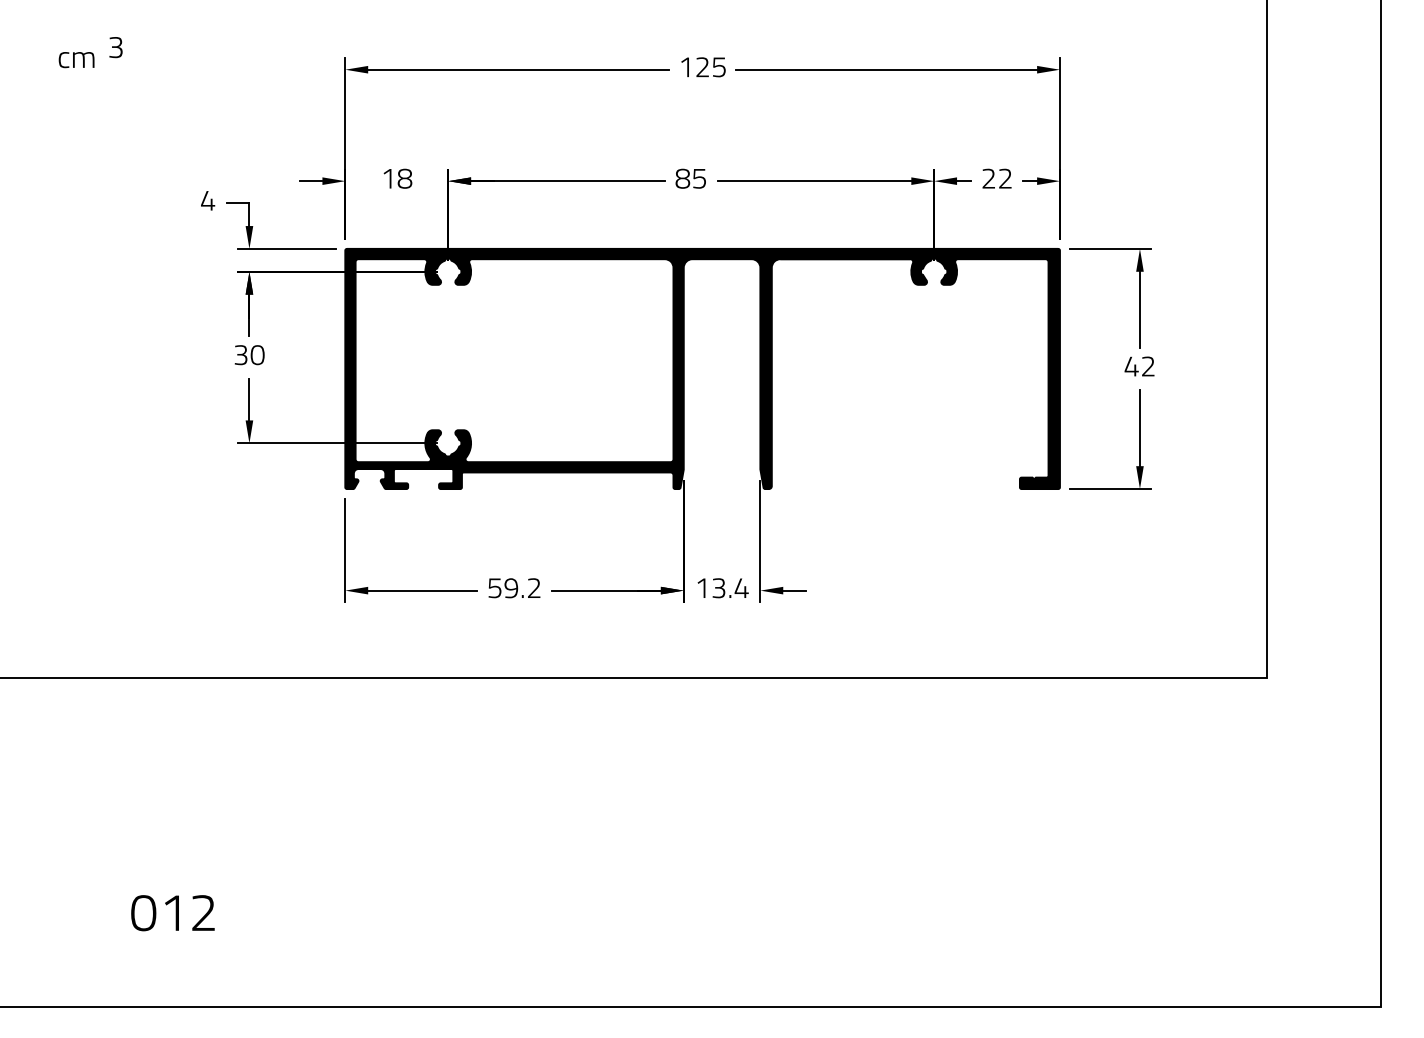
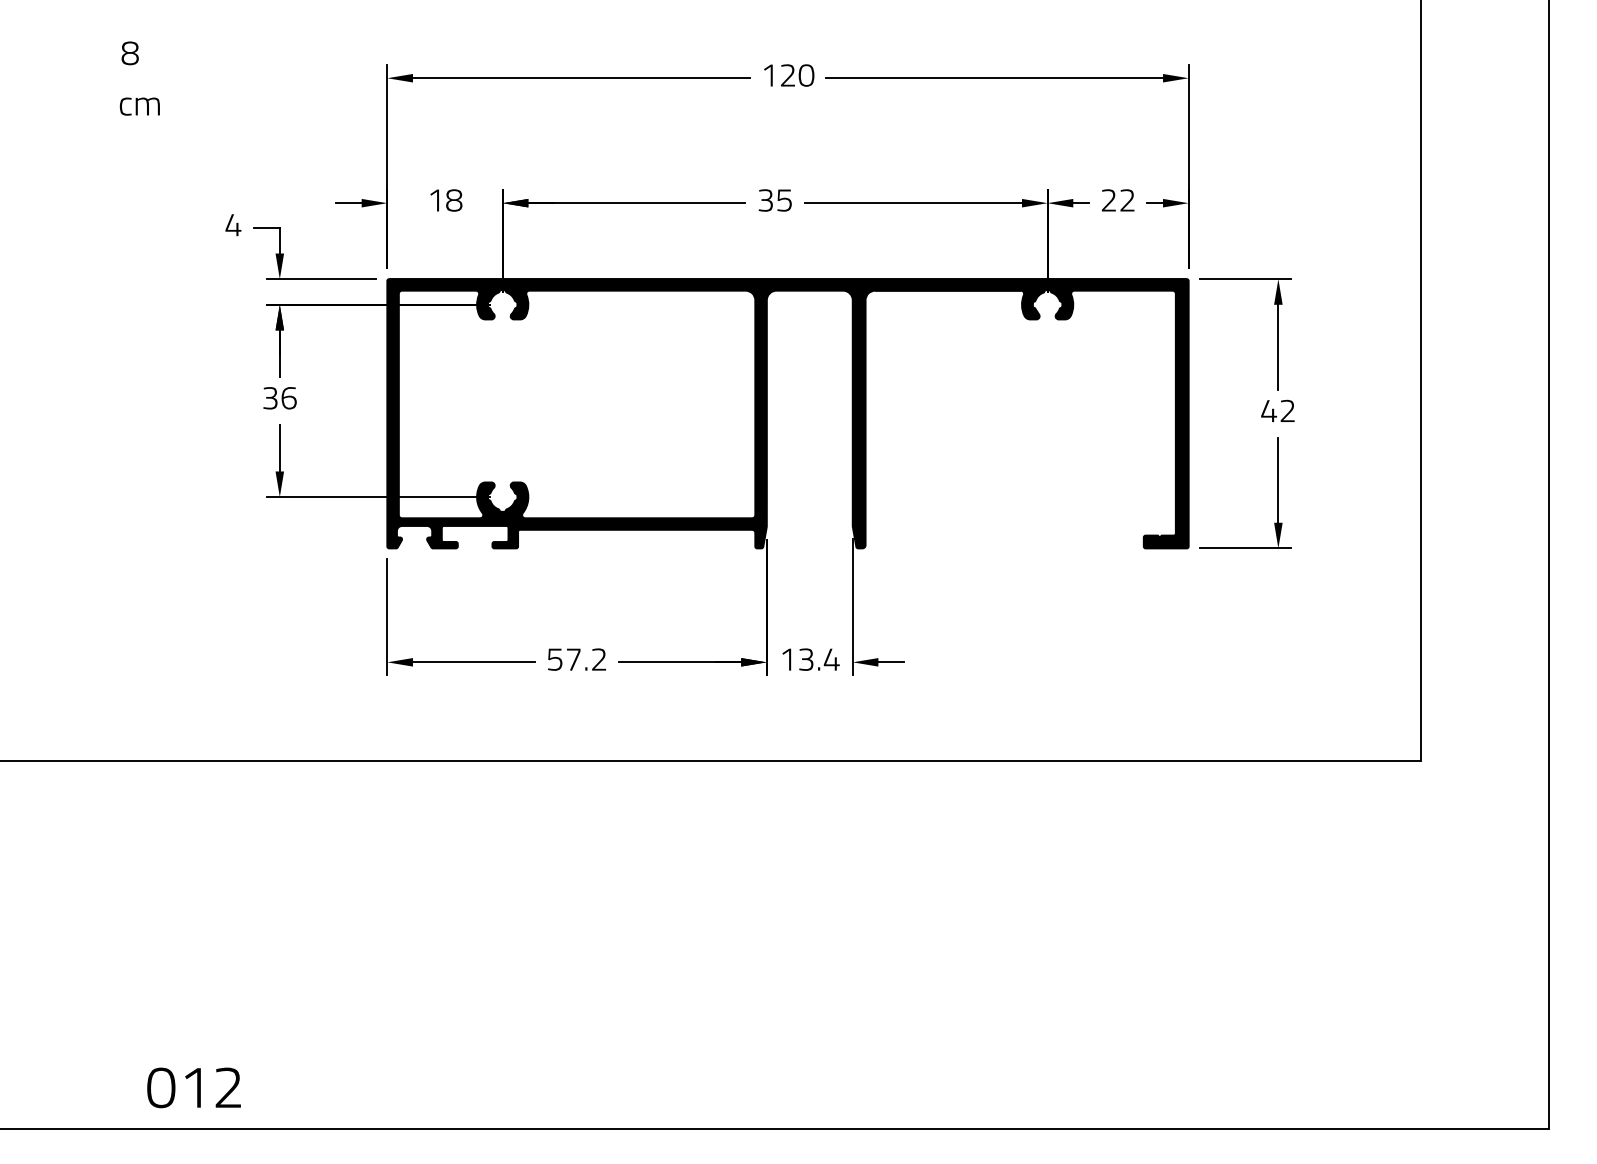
text: (115, 47) -> (129, 53), 3 -> 8
text: (76, 60) -> (139, 107), moved
text: (719, 67) -> (806, 75), 125 -> 120
text: (682, 178) -> (765, 200), 85 -> 35
text: (257, 354) -> (288, 397), 30 -> 36
text: (511, 588) -> (573, 659), 59.2 -> 57.2
text: (172, 913) -> (193, 1088), moved

